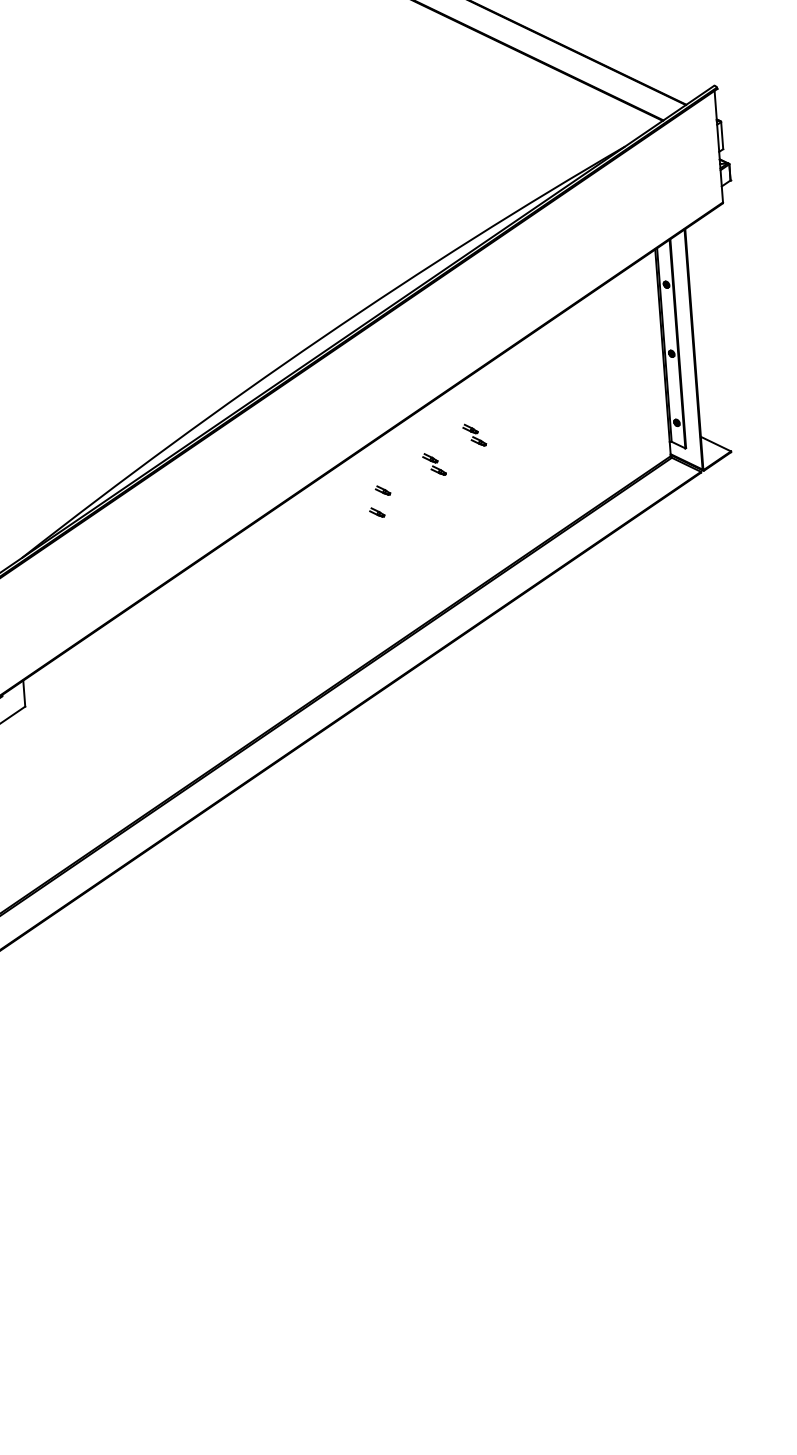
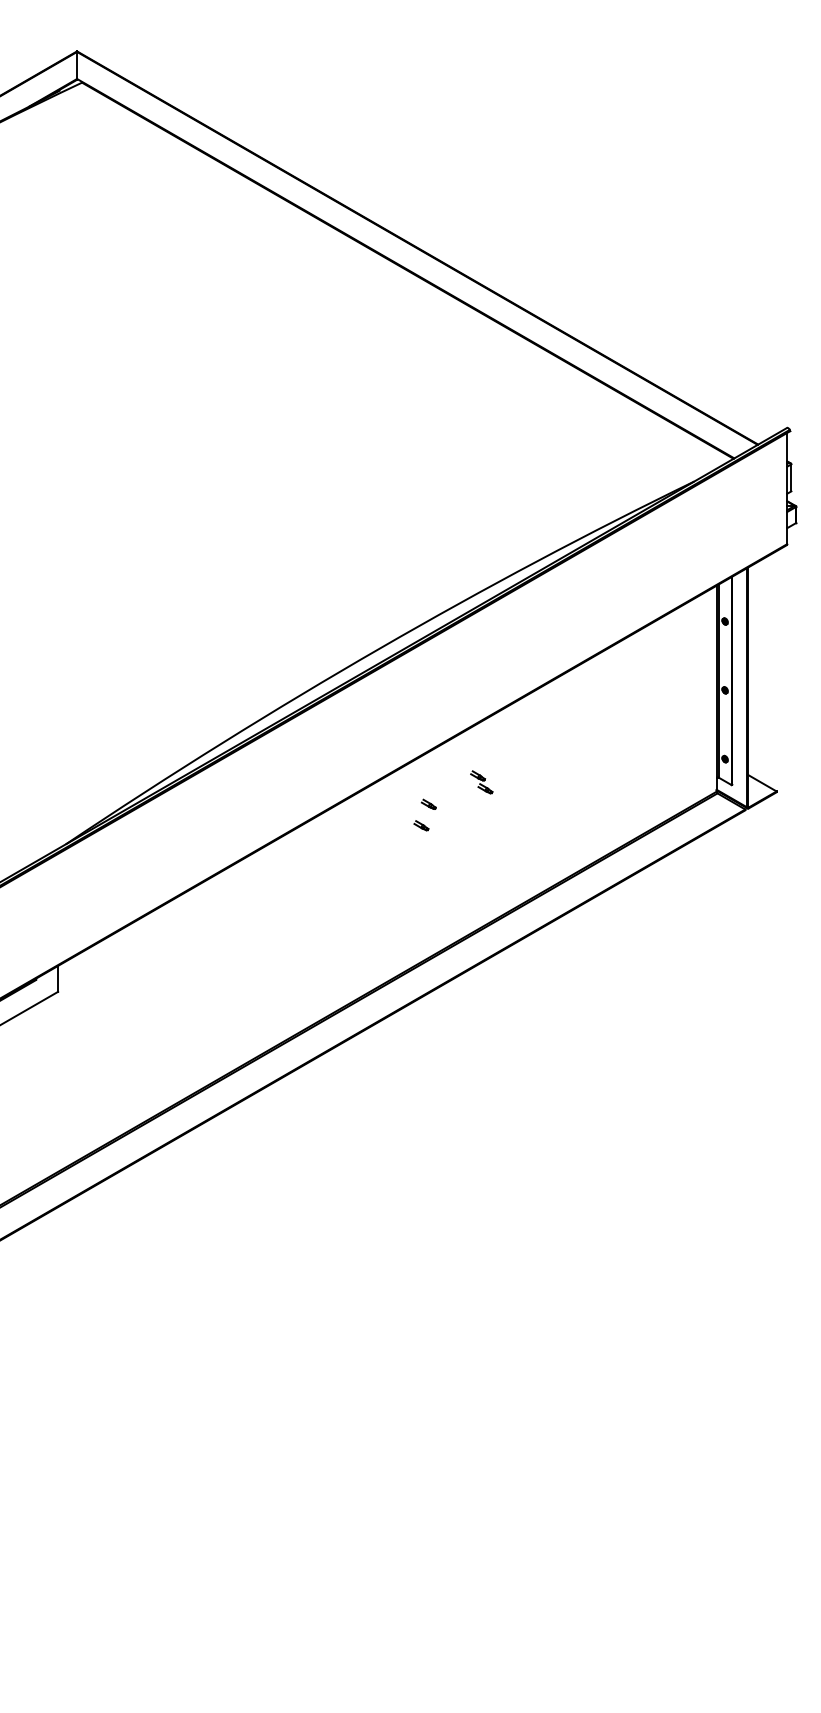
part: (474, 435) -> (523, 756), removed

